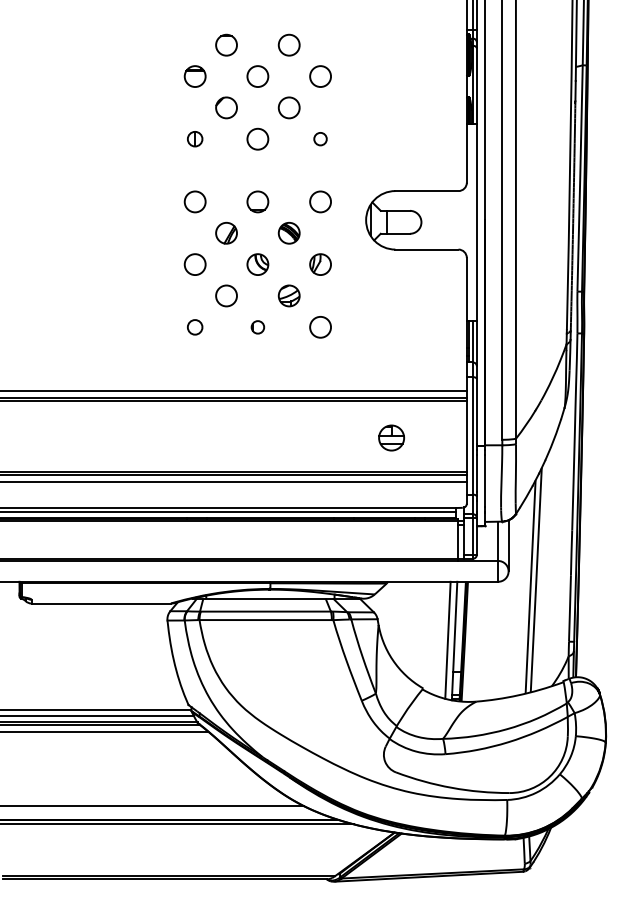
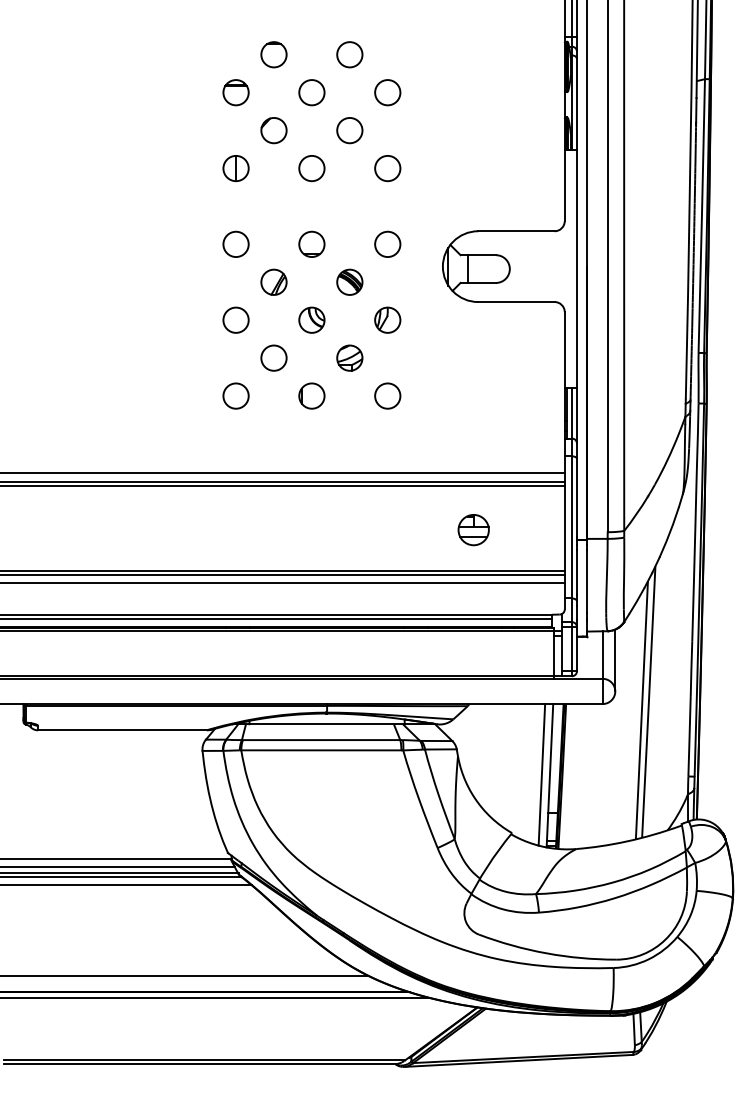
part: (194, 138) -> (235, 167), size x1.43
circle: (320, 138) -> (387, 167), size x1.67
circle: (194, 327) -> (235, 396), size x1.43
part: (257, 327) -> (311, 396), size x1.67

